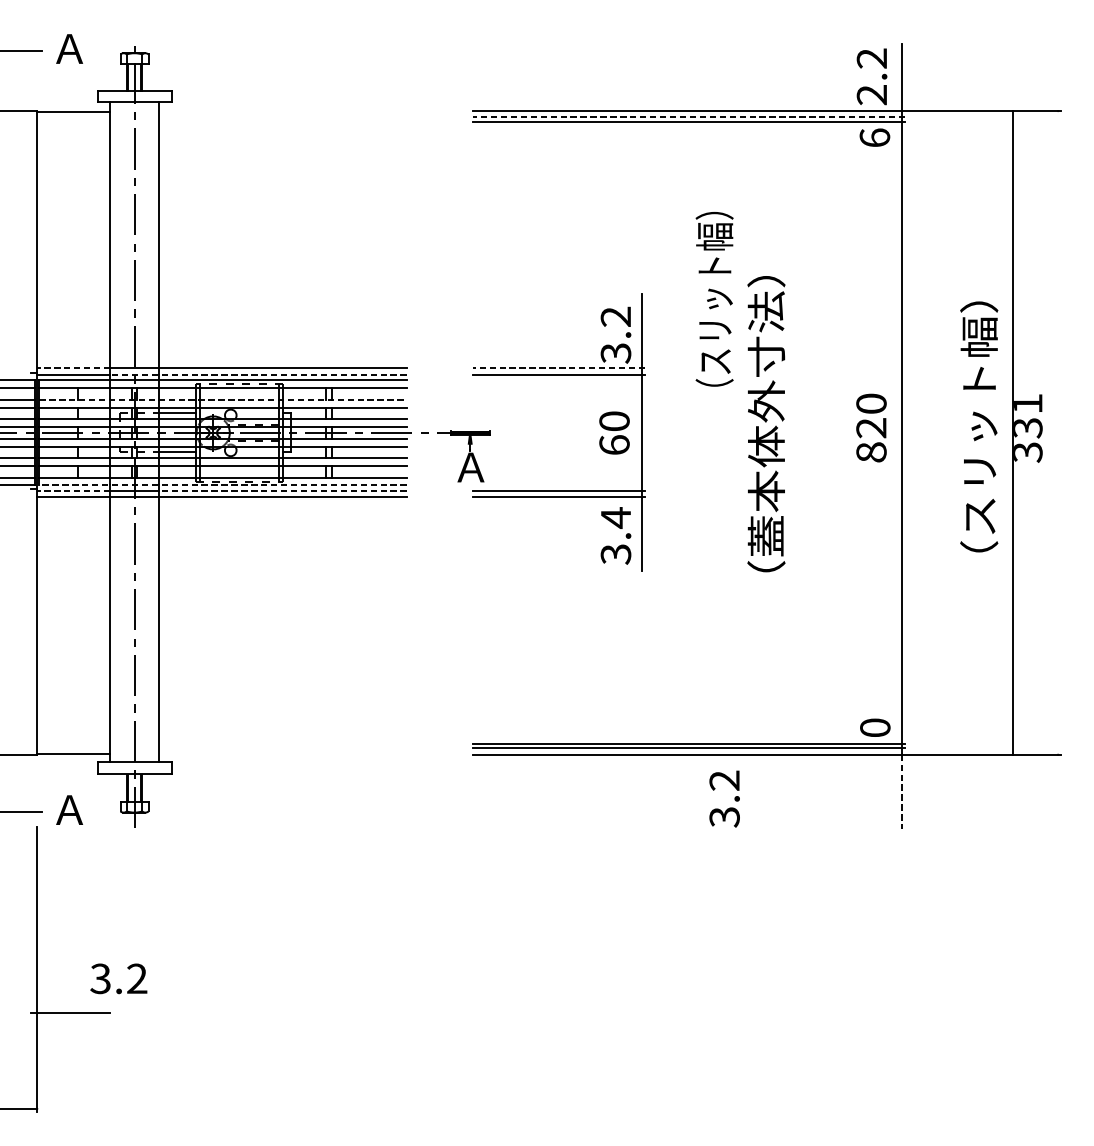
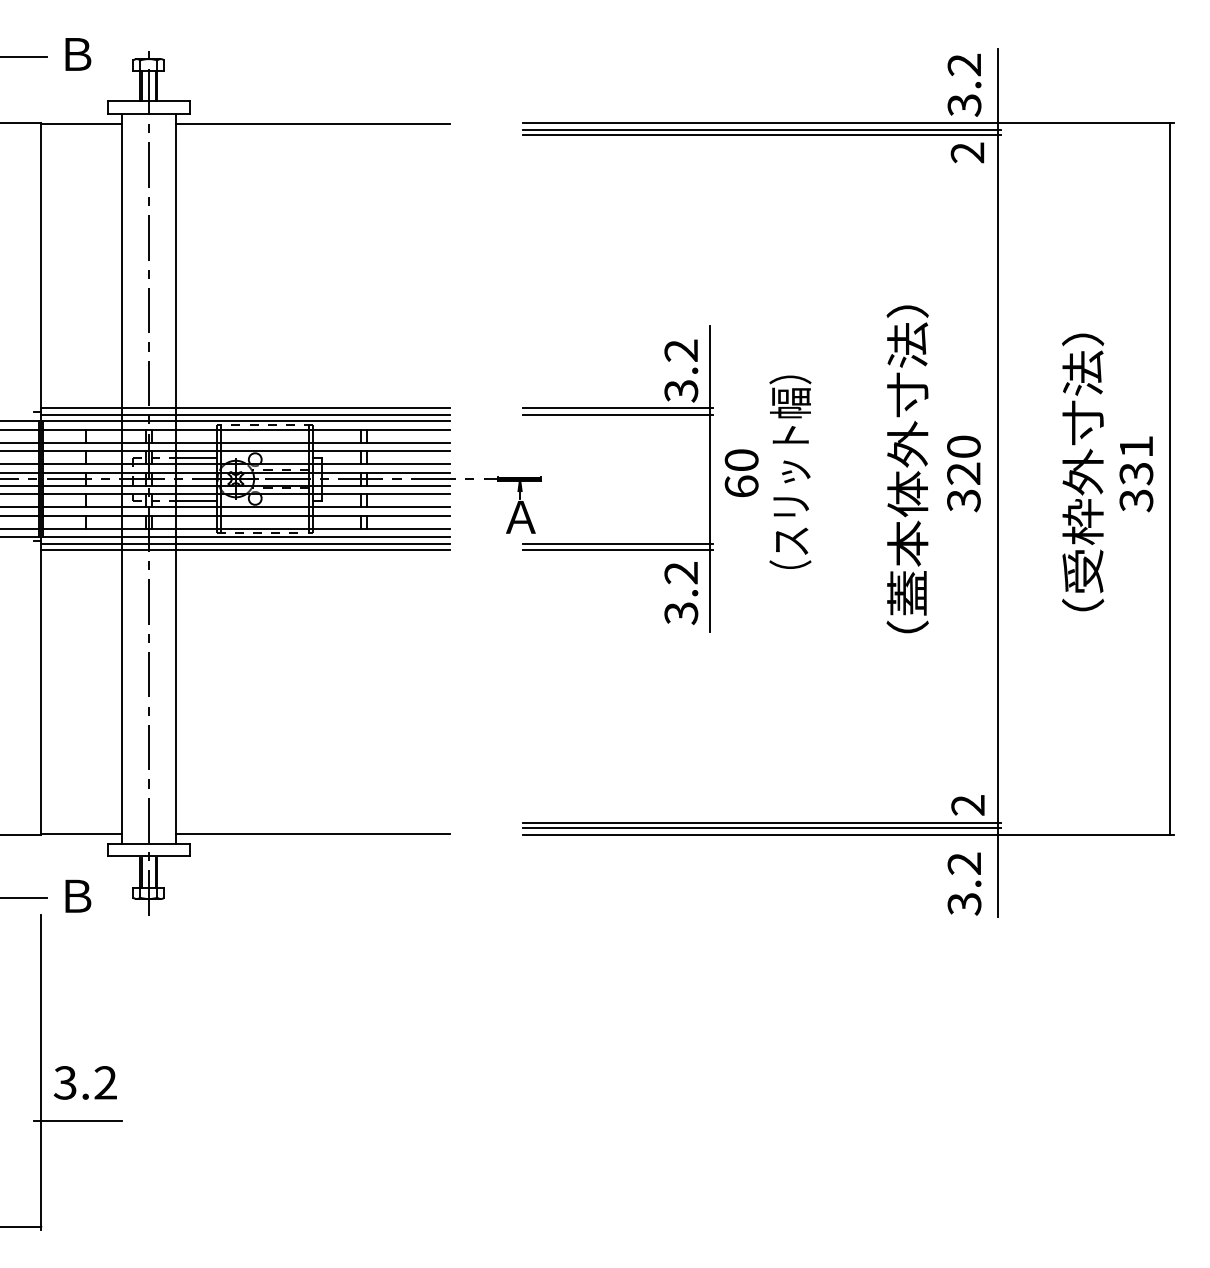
text: (69, 49) -> (76, 54), Ａ -> Ｂ
text: (872, 95) -> (964, 105), 2.2 -> 3.2
line: (282, 112) -> (312, 124), added
line: (689, 117) -> (762, 130), dashed -> solid
text: (874, 137) -> (967, 152), 6 -> 2
text: (714, 298) -> (790, 471), moved
line: (73, 368) -> (81, 407), dashed -> solid
line: (558, 368) -> (617, 407), dashed -> solid
line: (258, 374) -> (285, 414), dashed -> solid
line: (223, 399) -> (247, 442), dashed -> solid
text: (766, 424) -> (907, 469), moved
text: (978, 426) -> (1082, 471), （スリット幅） -> （受枠外寸法）
text: (614, 432) -> (741, 472), moved
line: (1013, 432) -> (1170, 478), moved
text: (871, 452) -> (963, 500), 820 -> 320
line: (222, 485) -> (246, 537), dashed -> solid
line: (73, 491) -> (81, 543), dashed -> solid
line: (282, 491) -> (312, 543), dashed -> solid
text: (615, 518) -> (680, 573), 3.4 -> 3.2
text: (875, 728) -> (968, 805), 0 -> 2
line: (282, 753) -> (312, 833), added
line: (901, 792) -> (997, 876), dashed -> solid
text: (724, 798) -> (964, 883), moved
text: (69, 809) -> (76, 895), Ａ -> Ｂ
text: (118, 978) -> (84, 1082), moved

